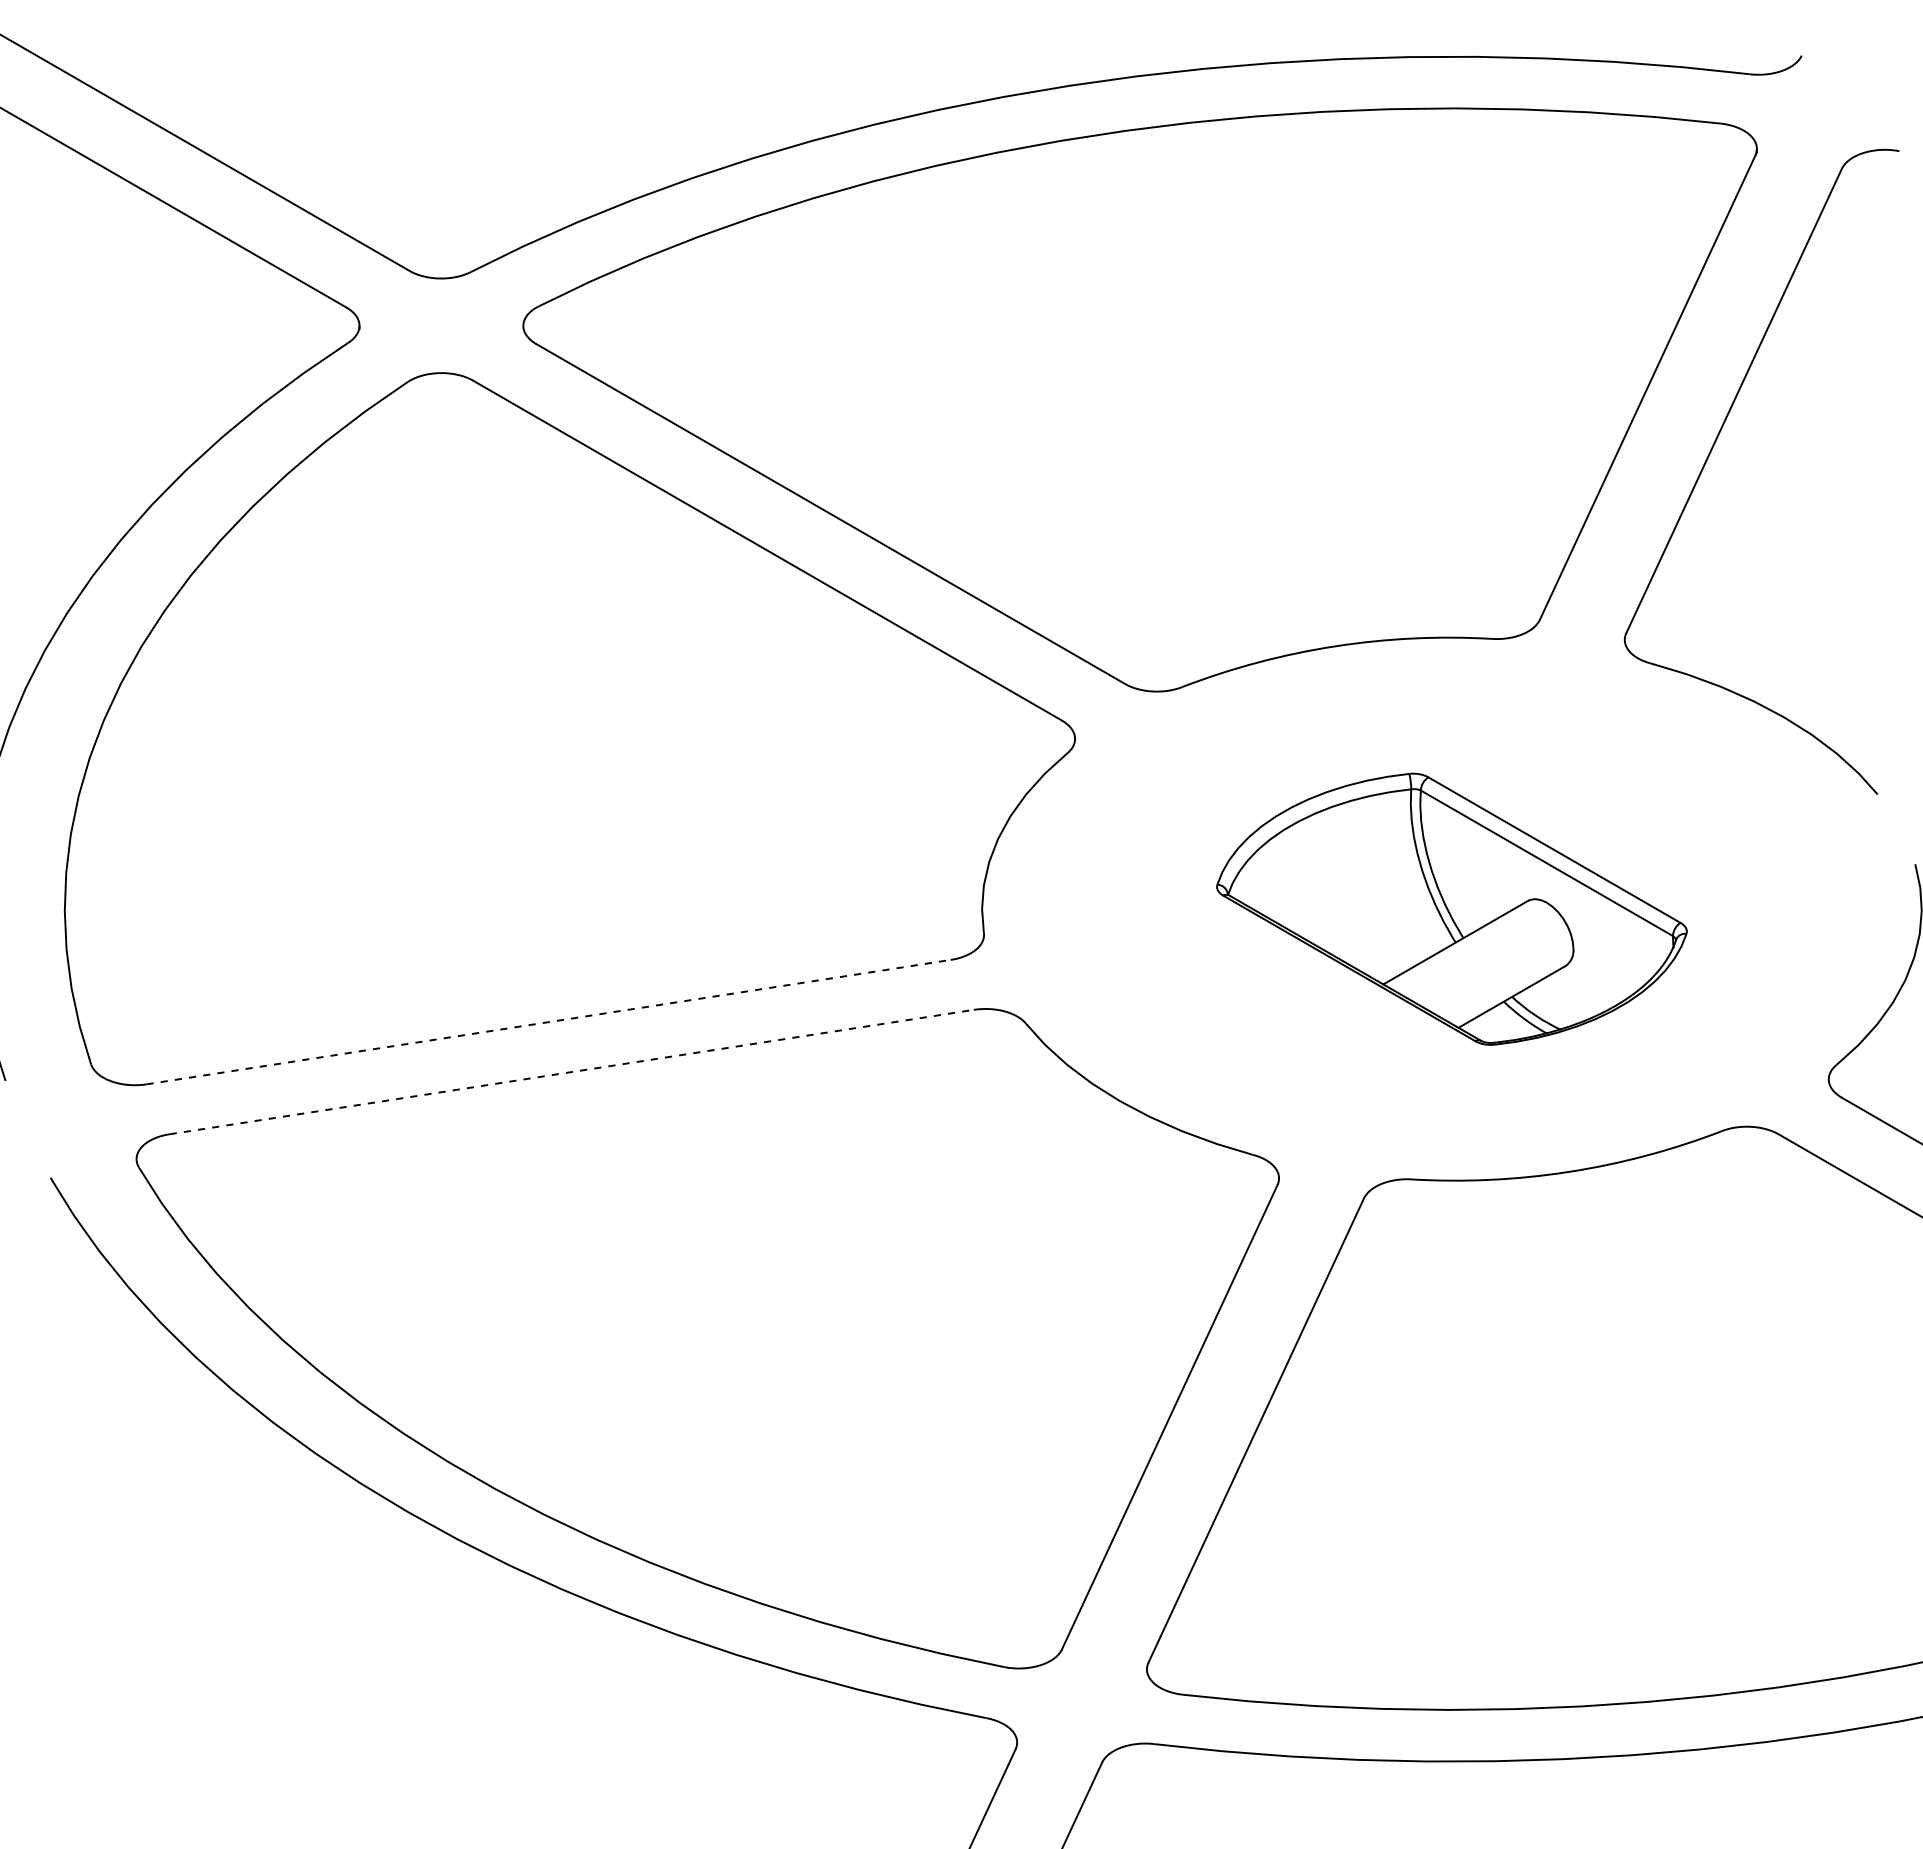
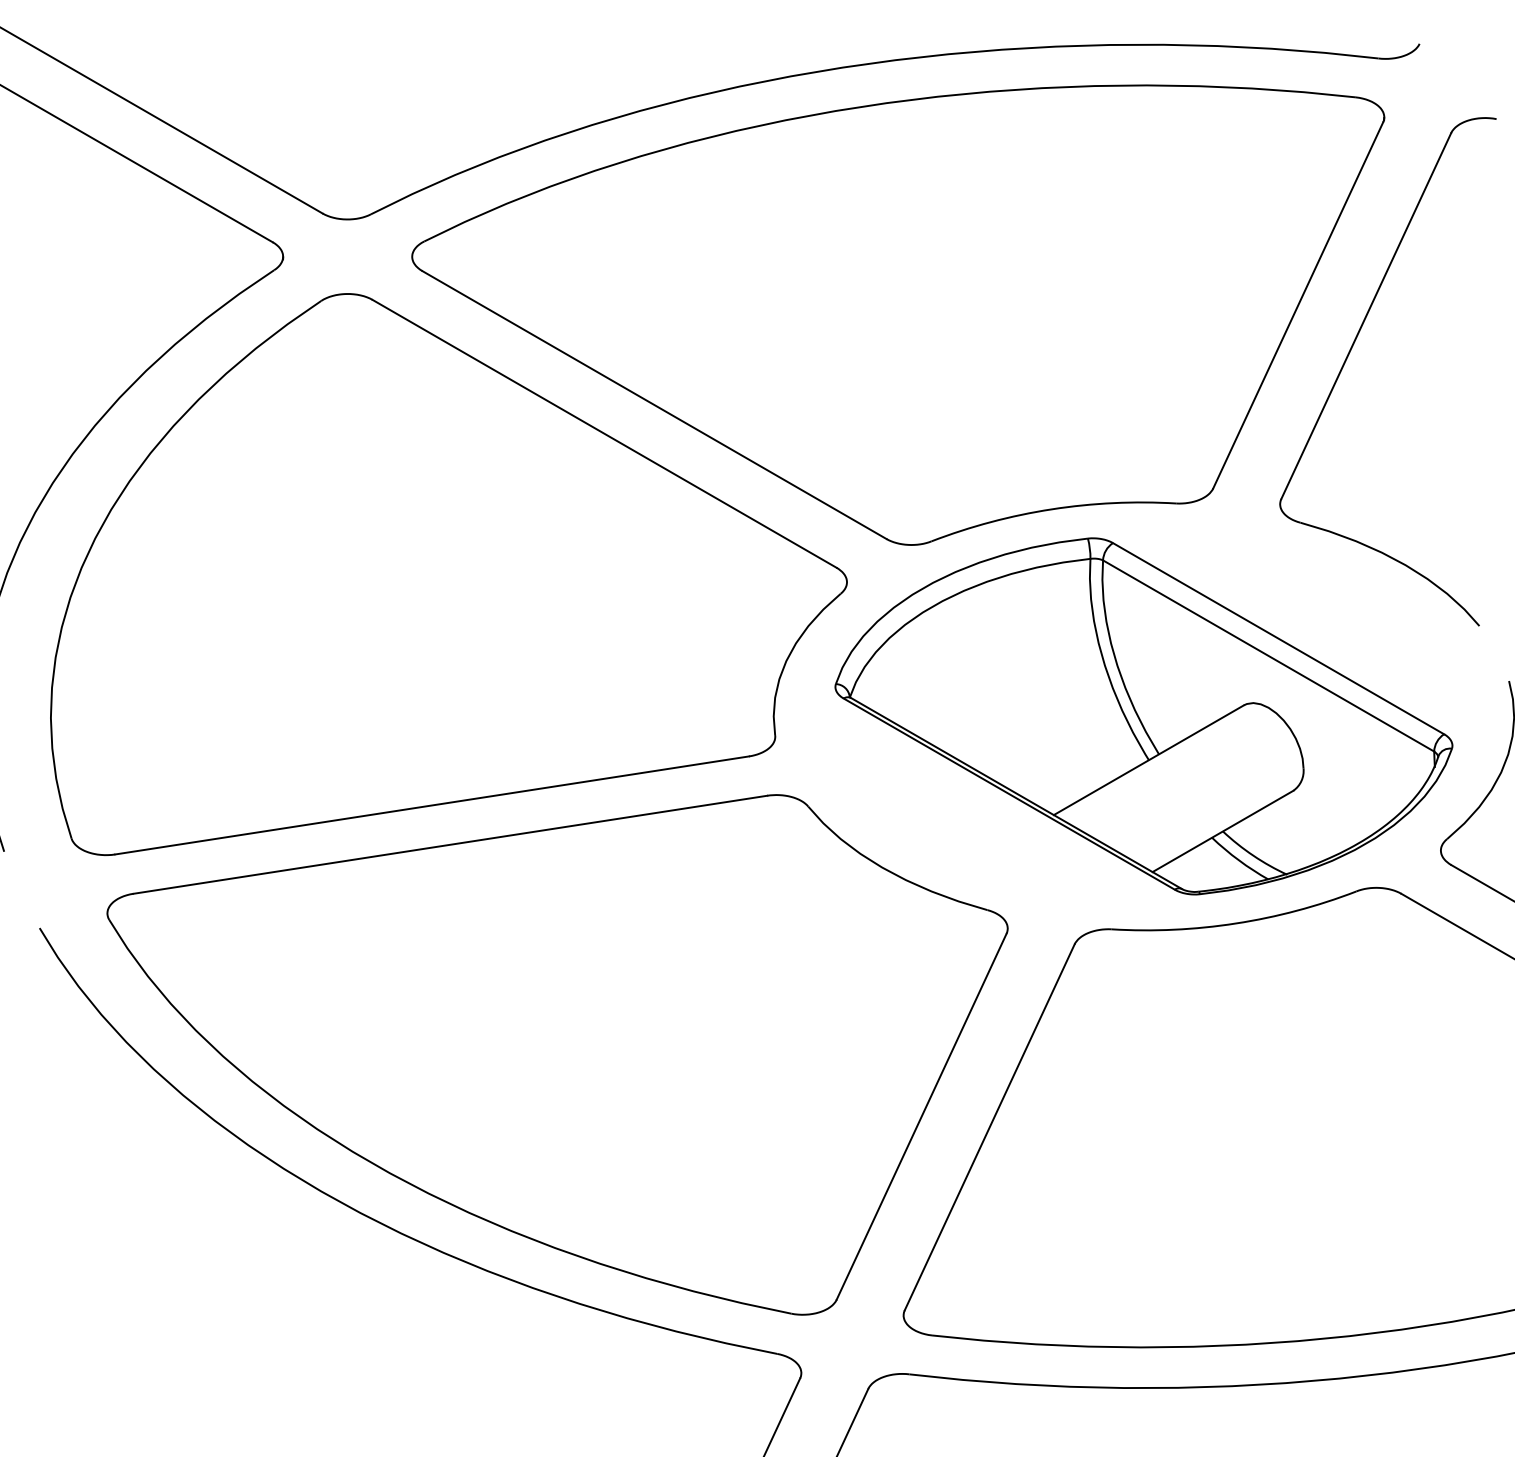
part: (1451, 909) -> (1143, 716), size x1.67
line: (548, 1022) -> (432, 805), dashed -> solid
line: (571, 1072) -> (450, 845), dashed -> solid

